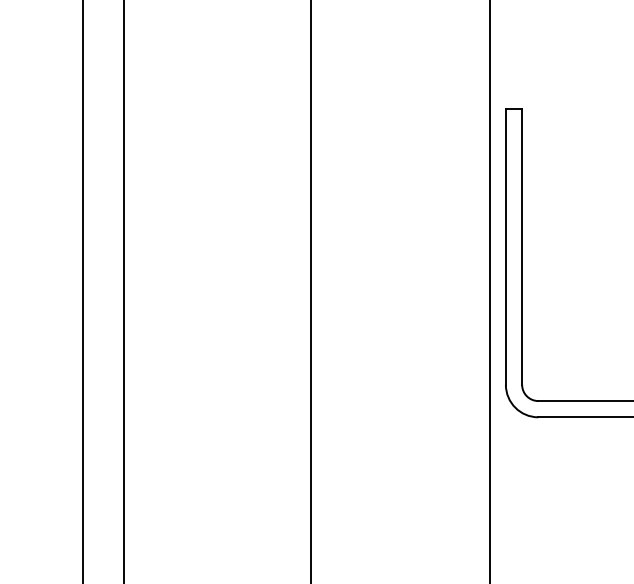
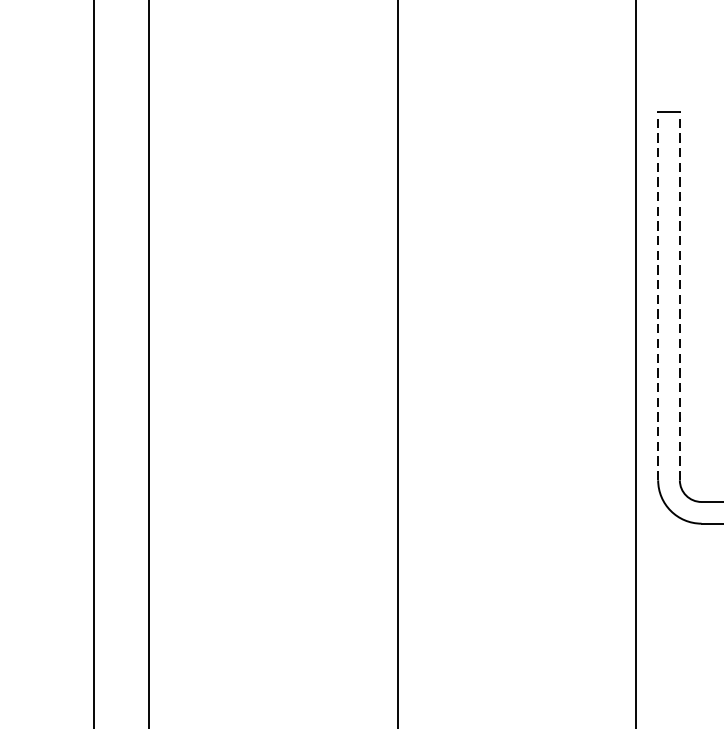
line: (505, 246) -> (657, 295), solid -> dashed
line: (522, 246) -> (680, 295), solid -> dashed

